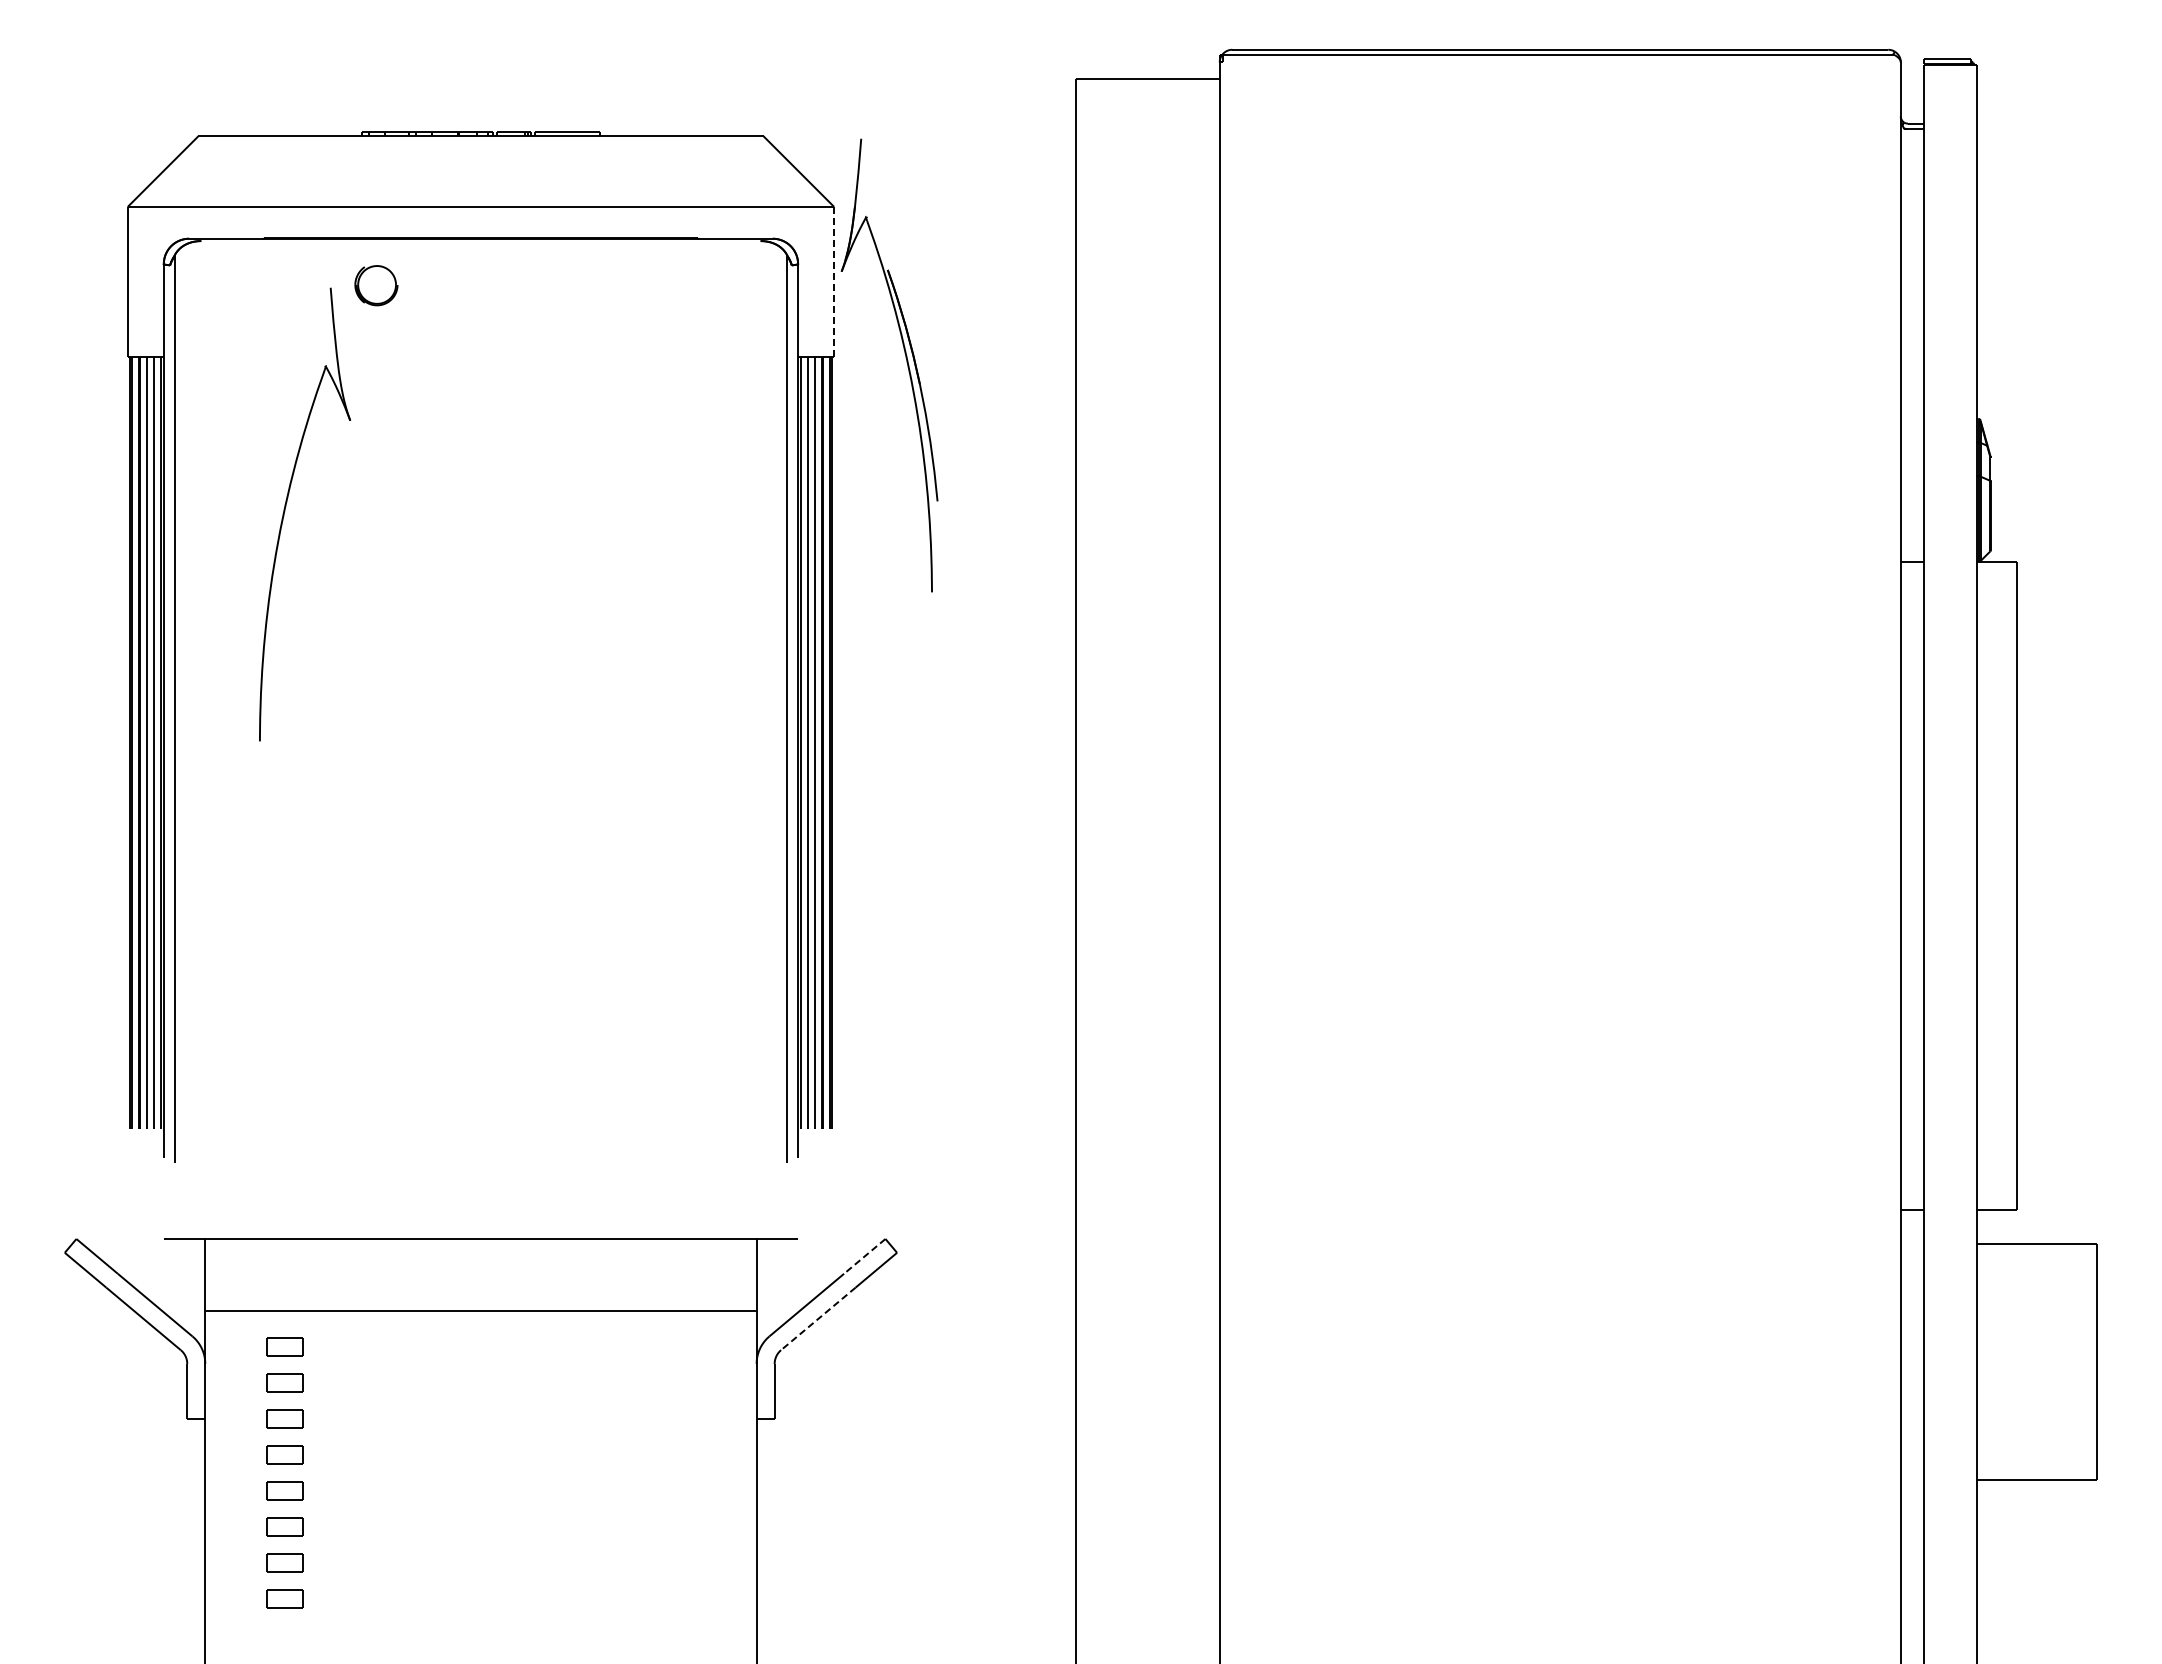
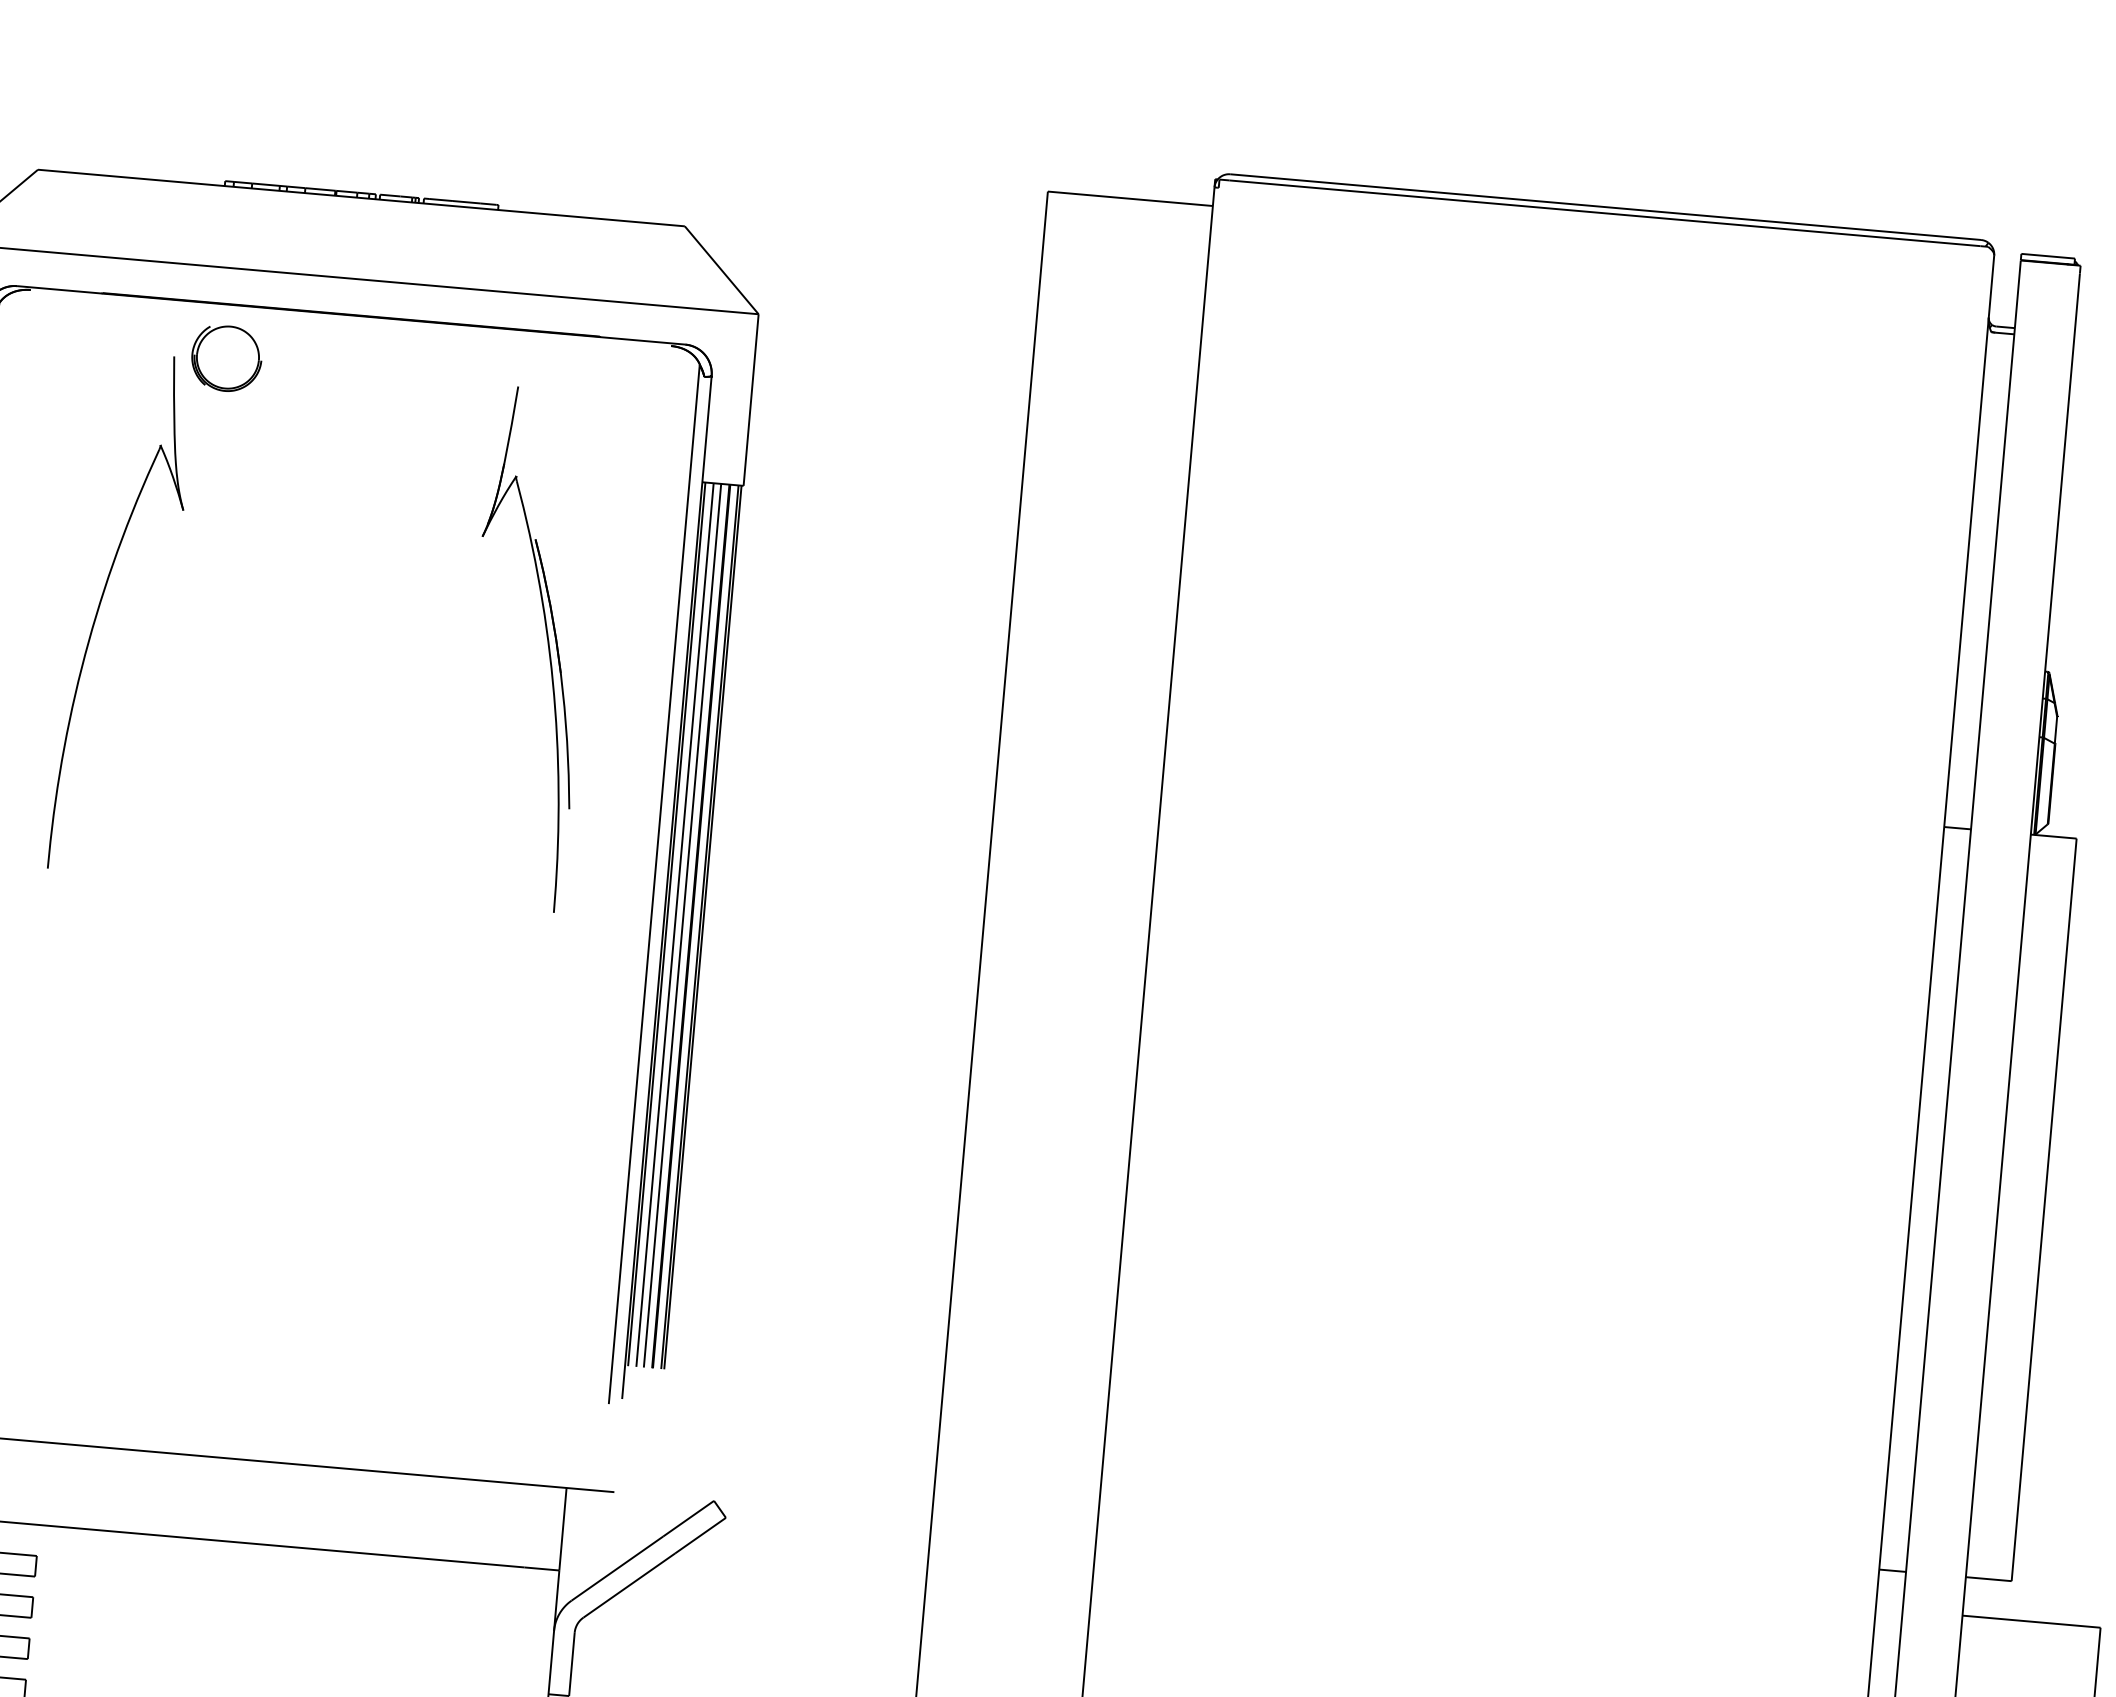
line: (834, 281) -> (751, 399), dashed -> solid
part: (376, 285) -> (226, 358), size x1.43
part: (906, 362) -> (547, 647), moved
line: (864, 1256) -> (688, 1518), dashed -> solid
line: (818, 1318) -> (629, 1585), dashed -> solid

